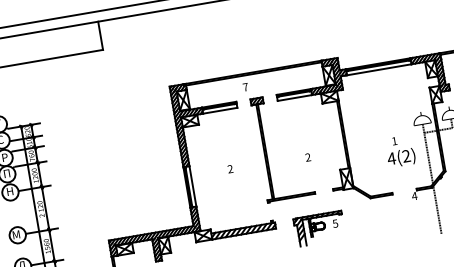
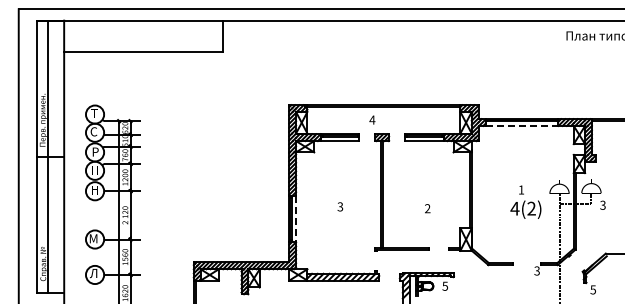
line: (379, 69) -> (522, 125), solid -> dashed
text: (245, 86) -> (372, 119), 7 -> 4
text: (399, 150) -> (525, 201), moved
text: (230, 169) -> (340, 207), 2 -> 3
line: (193, 186) -> (296, 218), solid -> dashed
text: (414, 195) -> (537, 270), 4 -> 3

